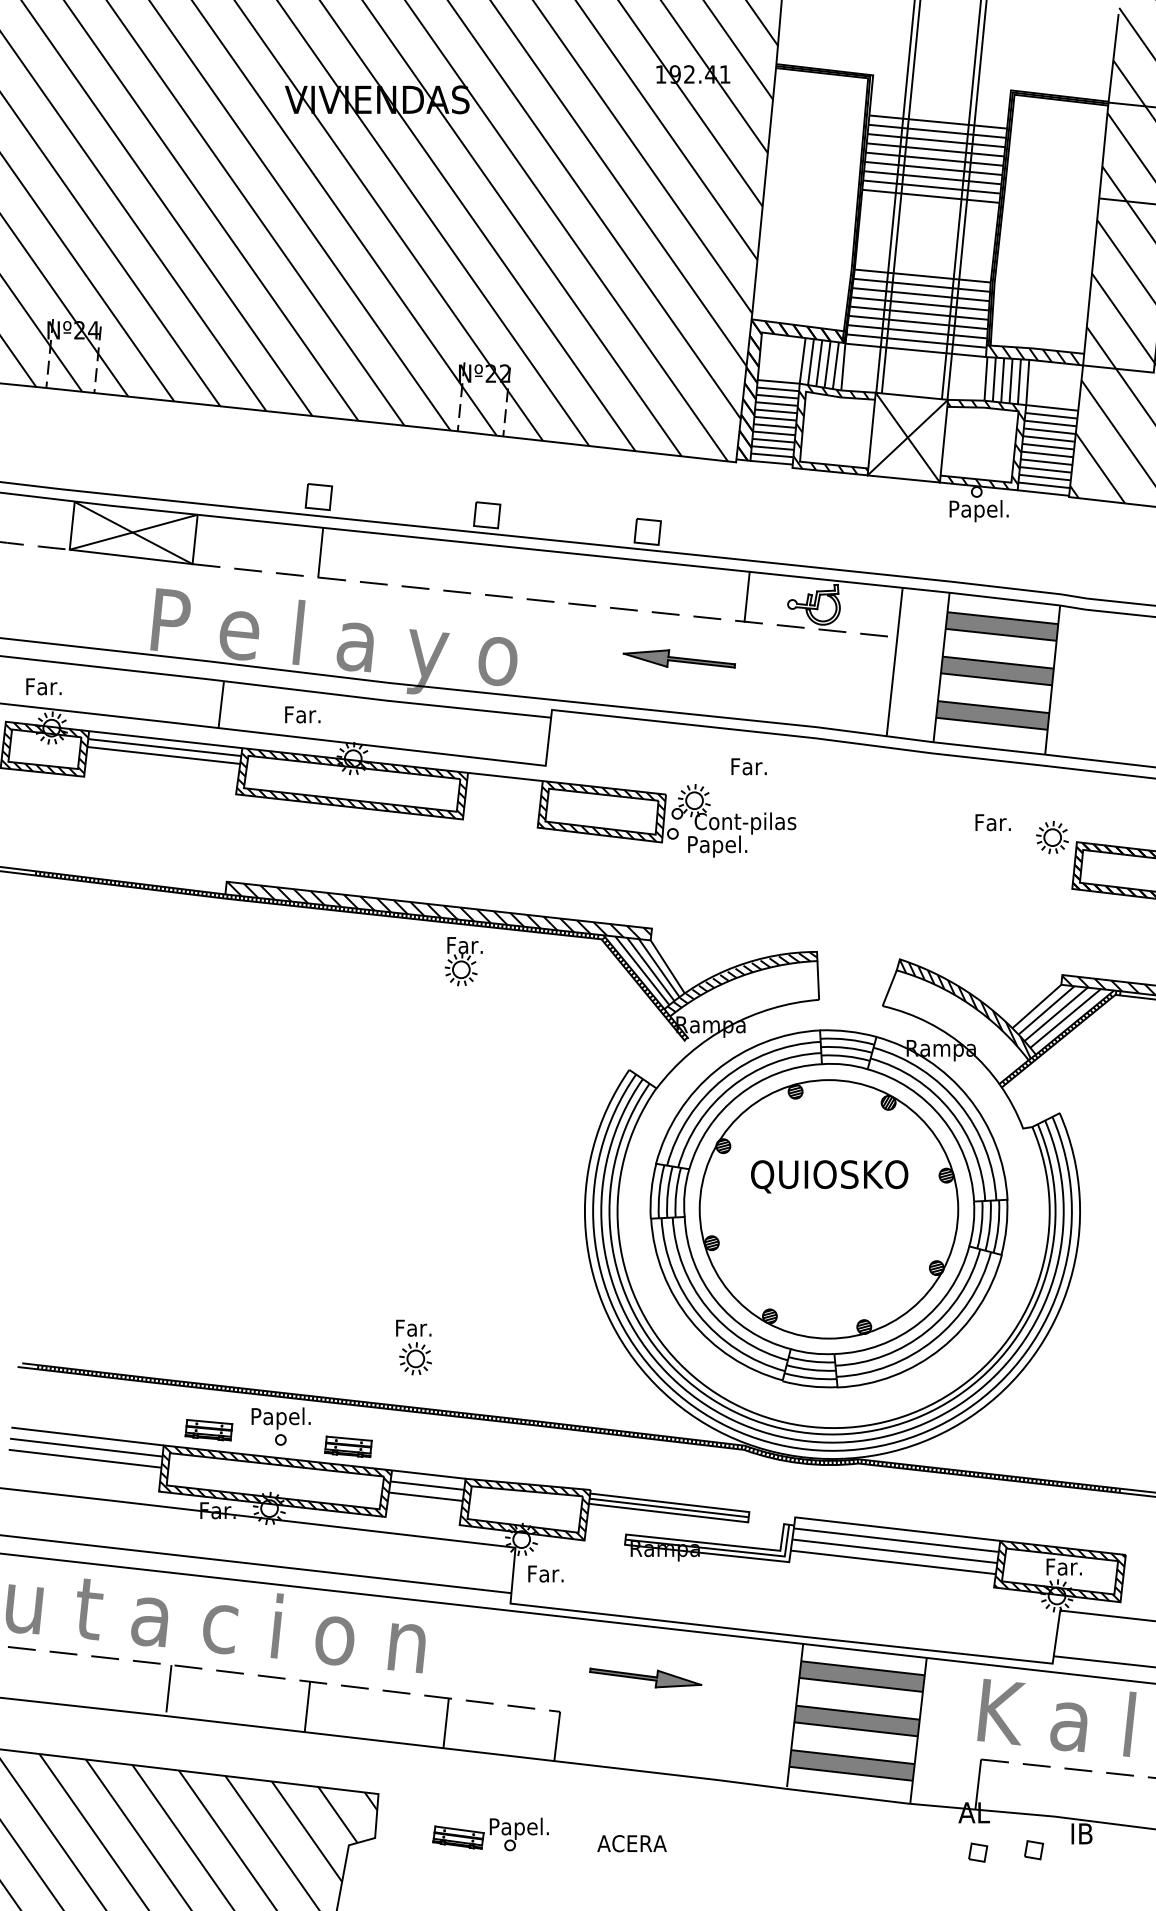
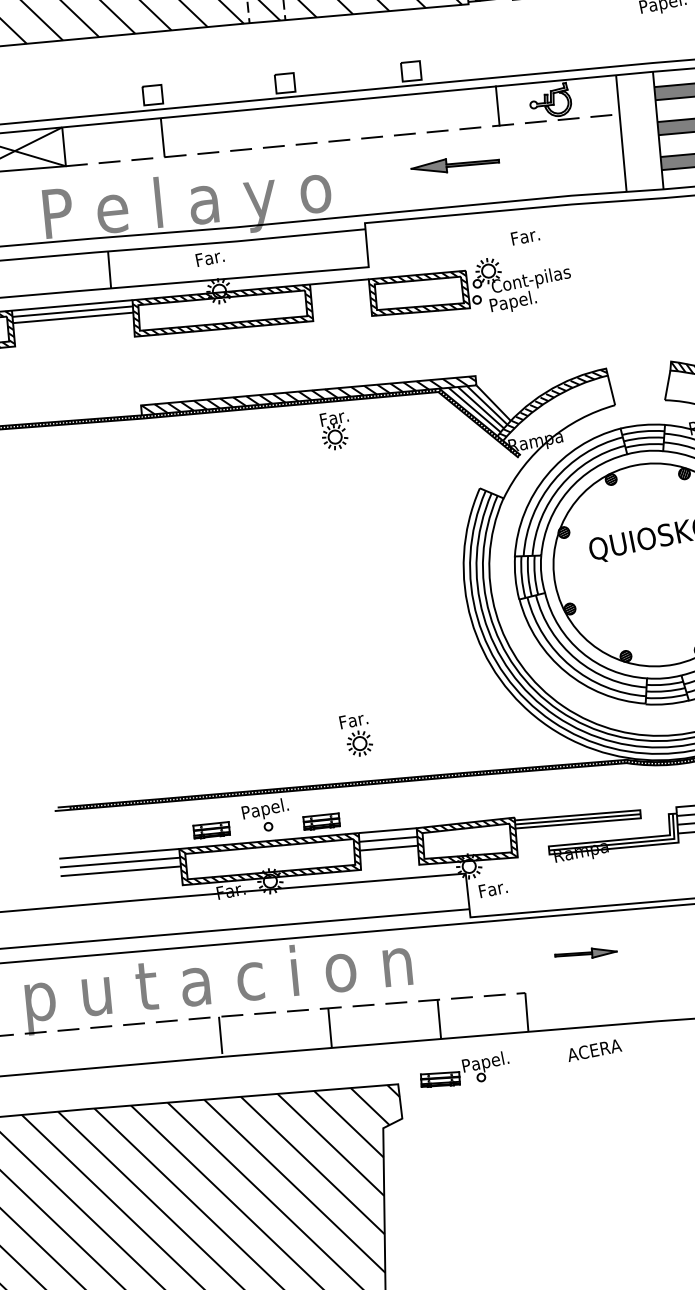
text: (302, 714) -> (209, 257), moved
part: (645, 1677) -> (585, 953), size x0.7
part: (490, 1834) -> (464, 1072), moved
text: (631, 1843) -> (593, 1050), moved

